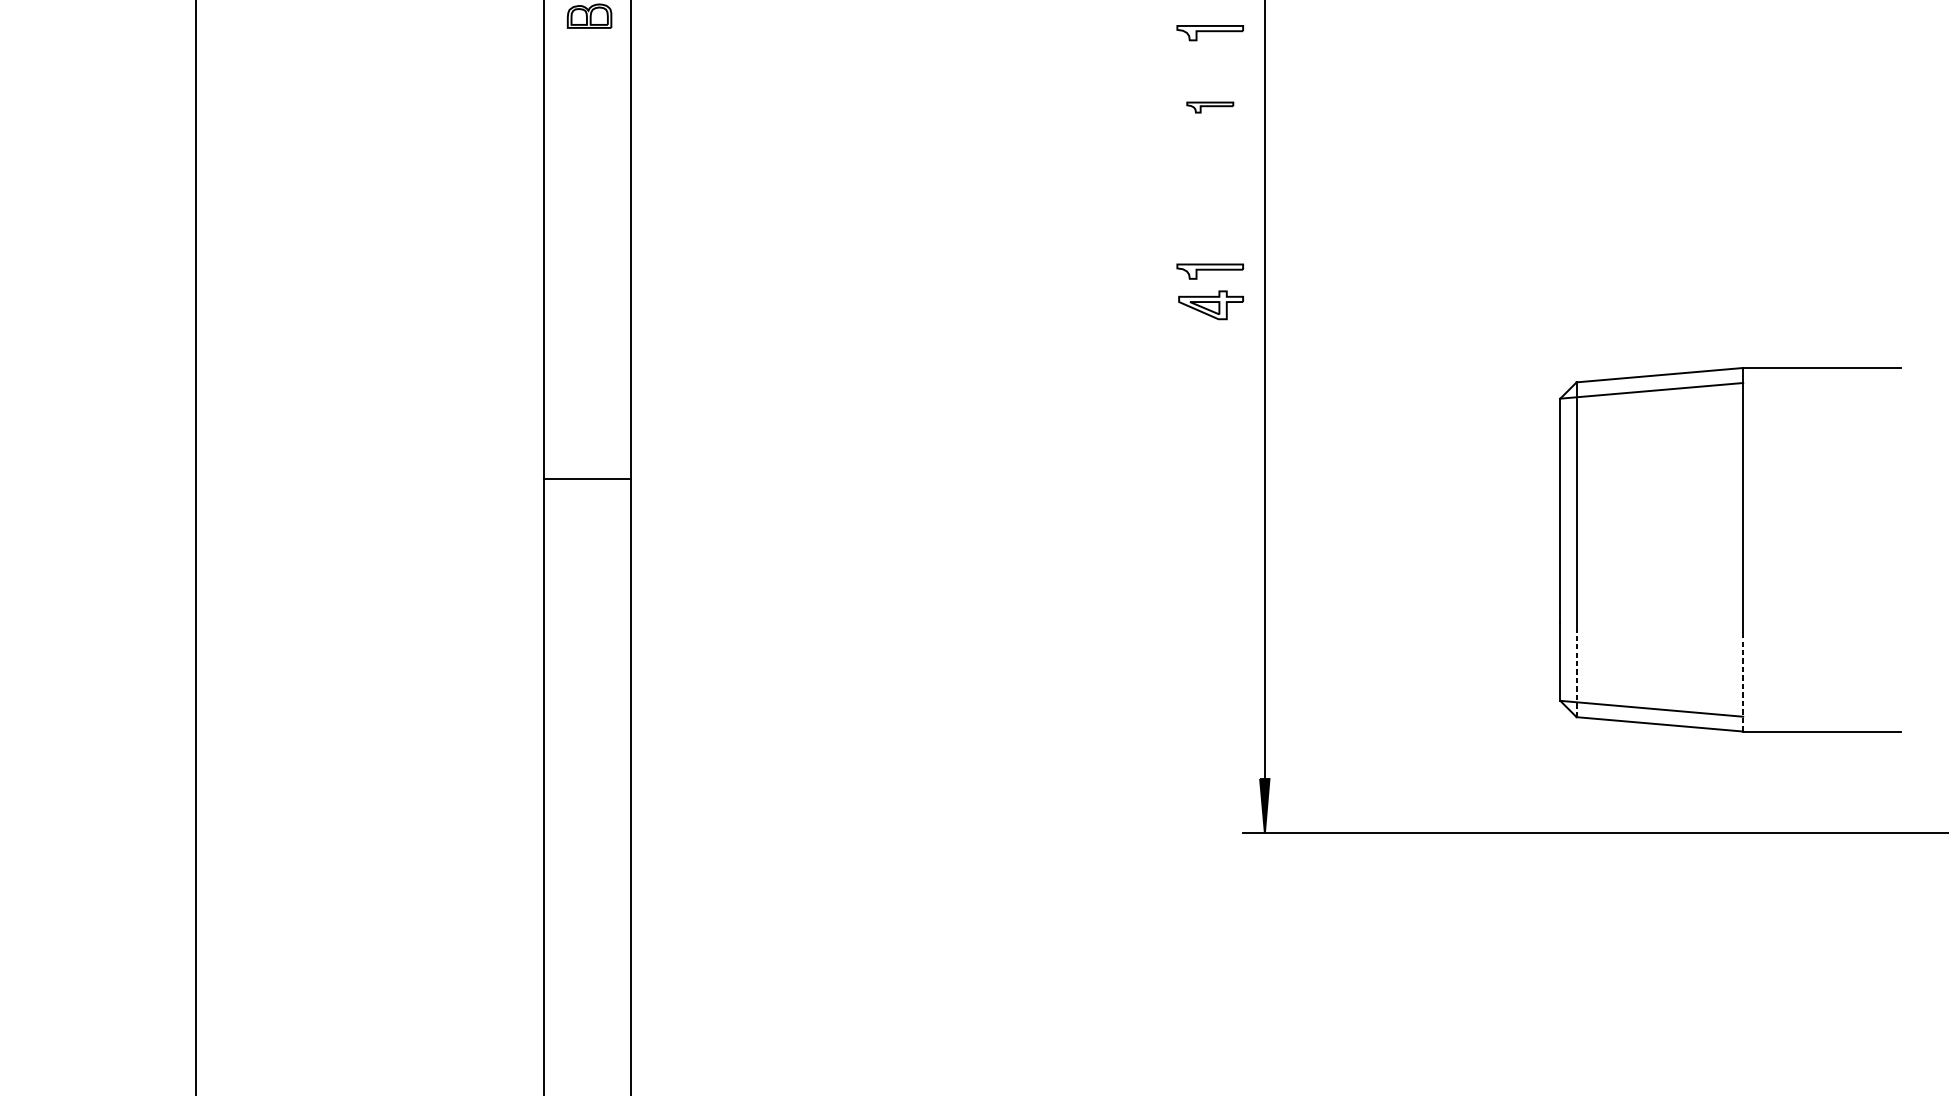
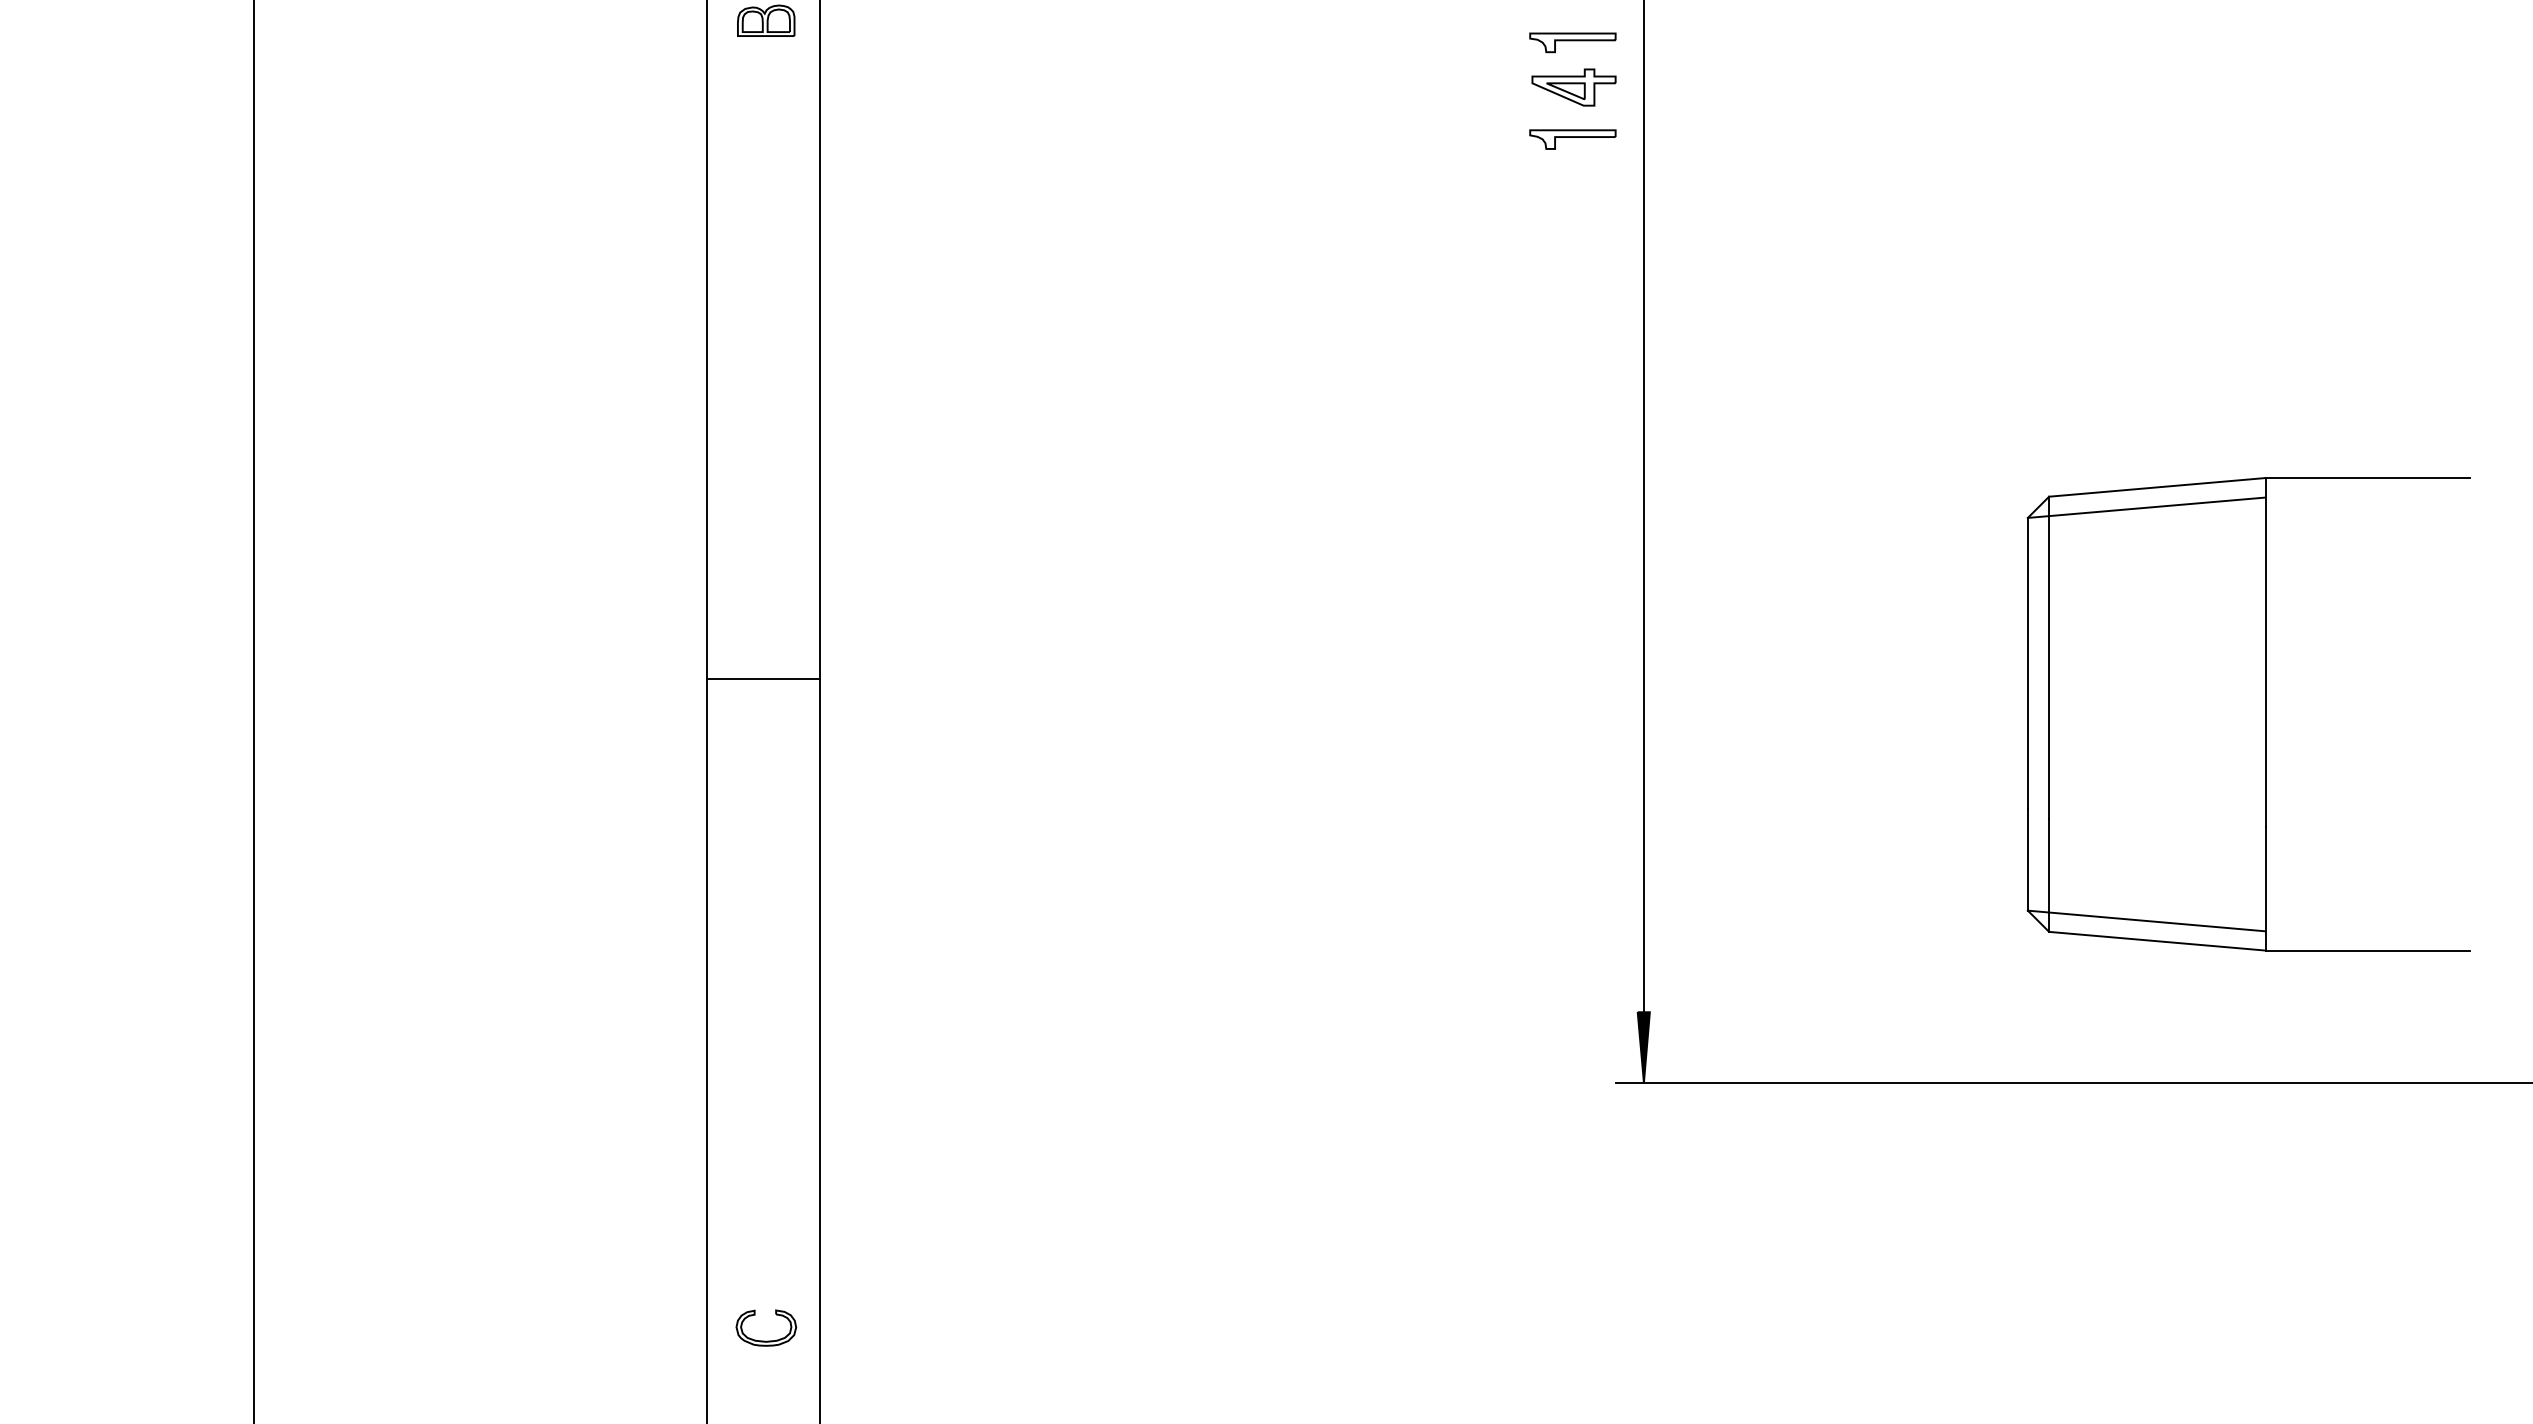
part: (1209, 107) -> (1572, 139), size x1.43
part: (1209, 271) -> (1572, 352), removed
part: (1210, 305) -> (1573, 87), moved
line: (587, 479) -> (763, 679), moved
line: (1576, 673) -> (2049, 875), dashed -> solid
line: (1743, 684) -> (2265, 889), dashed -> solid
part: (589, 1031) -> (765, 1340), added

